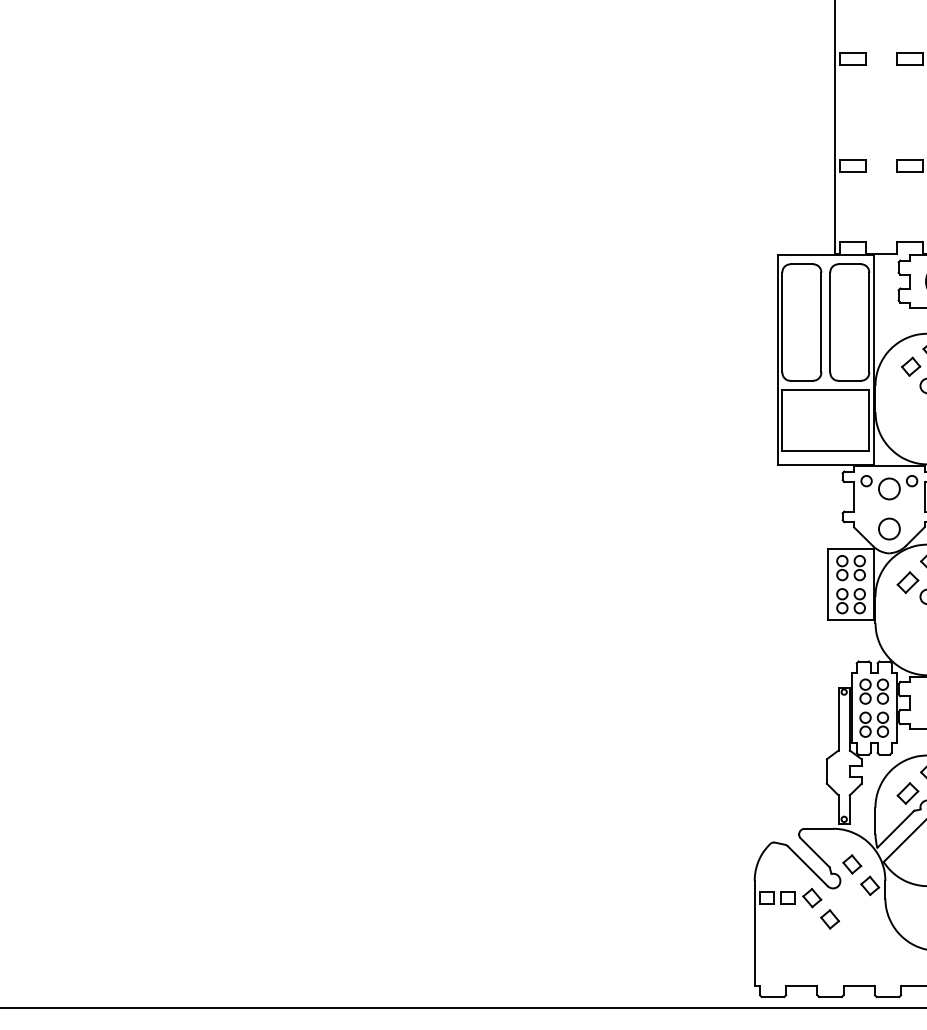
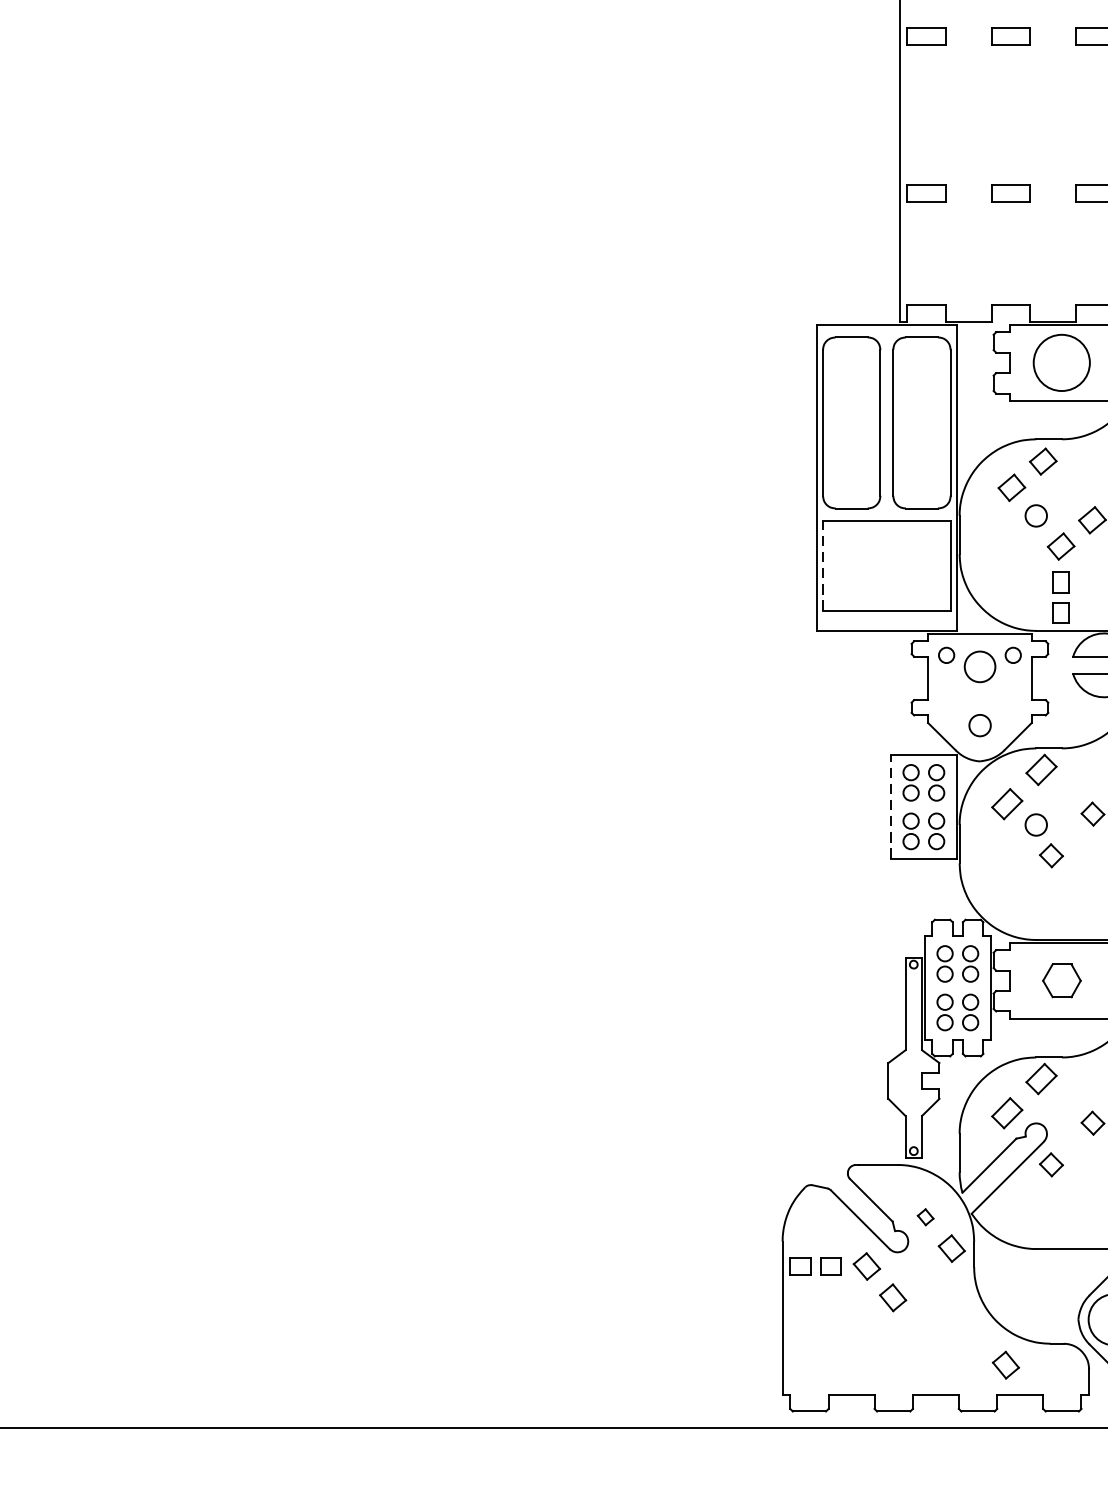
line: (782, 419) -> (823, 565), solid -> dashed
circle: (889, 528) -> (980, 724), size x0.7
line: (828, 584) -> (890, 806), solid -> dashed
part: (852, 864) -> (925, 1217), size x0.6
part: (907, 965) -> (1006, 1365), added

